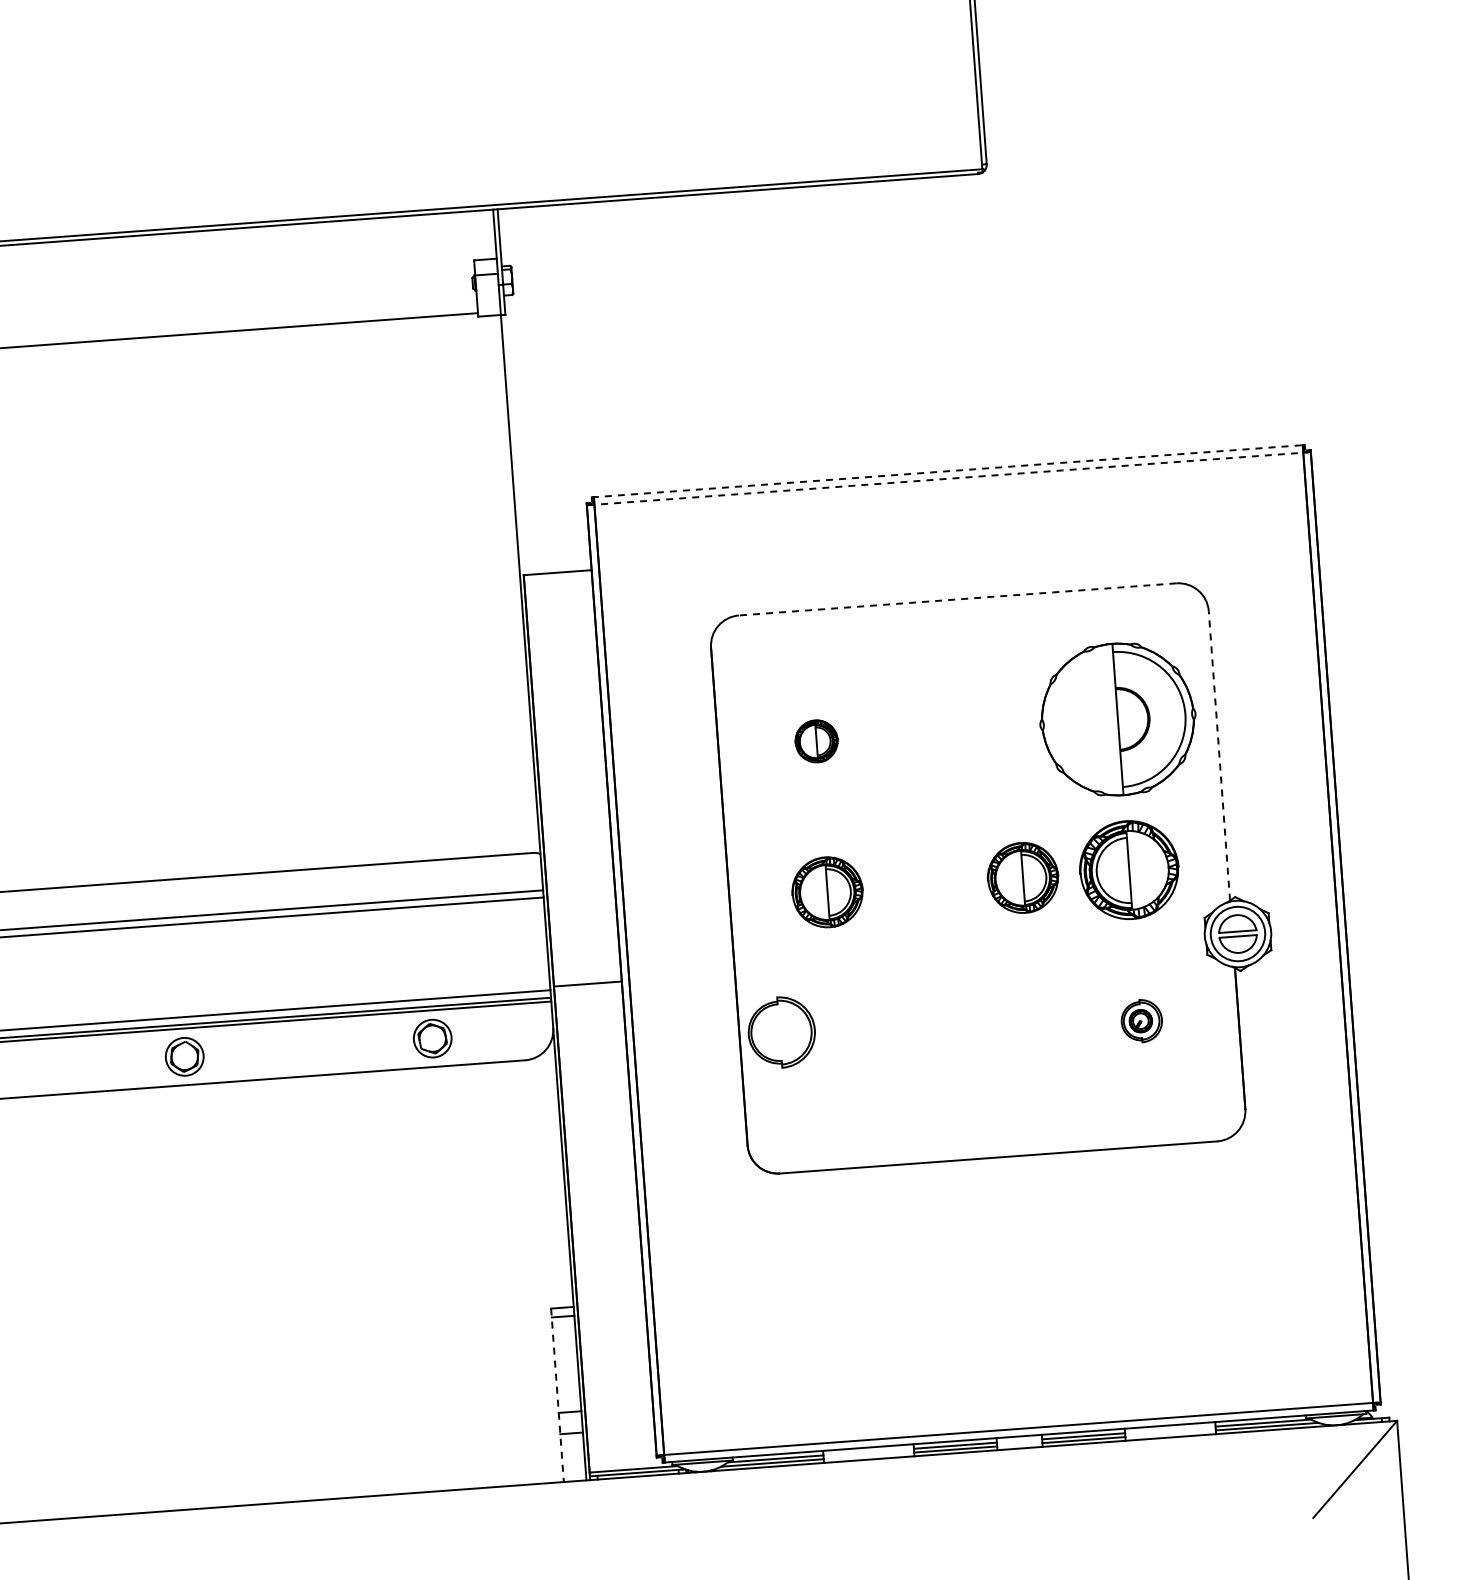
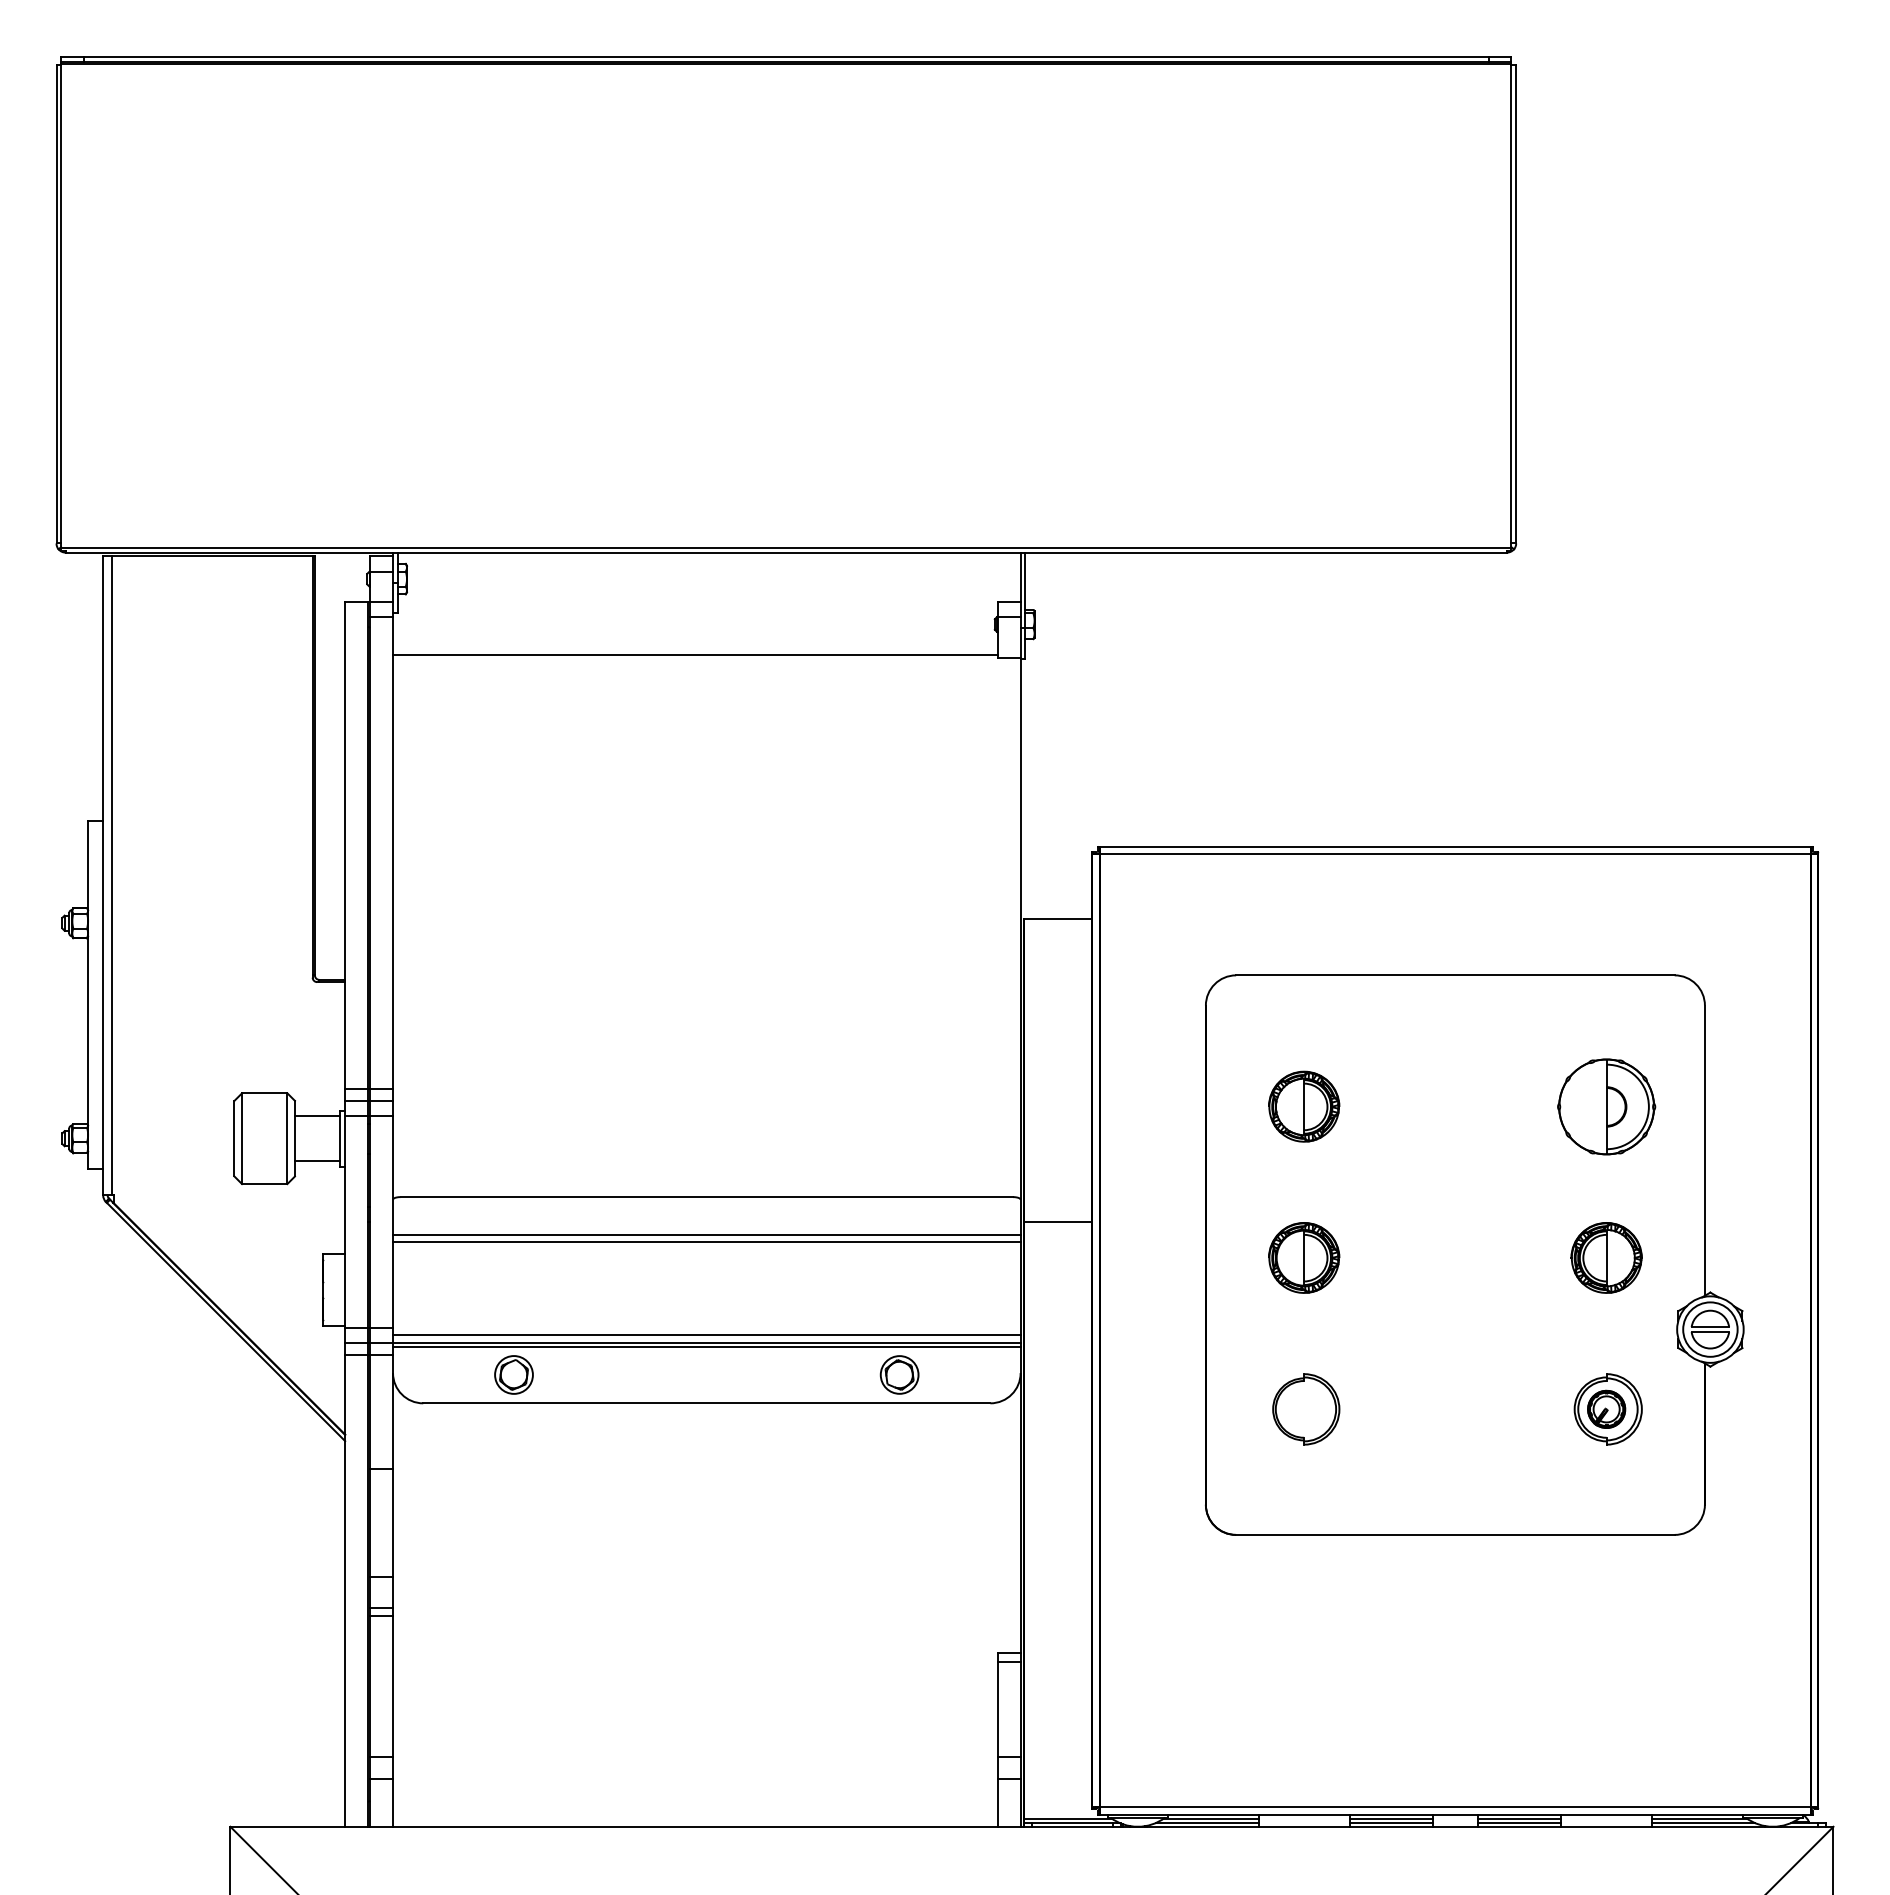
line: (948, 470) -> (1455, 846), dashed -> solid
line: (948, 478) -> (1455, 854), dashed -> solid
line: (956, 599) -> (1454, 975), dashed -> solid
part: (1118, 719) -> (1606, 1106), size x0.62
part: (816, 741) -> (1304, 1106), size x1.67
line: (1218, 755) -> (1704, 1150), dashed -> solid
part: (1129, 869) -> (1606, 1257), size x0.71
part: (1023, 877) -> (1500, 1257), removed
line: (587, 983) -> (1058, 1221), moved
part: (1141, 1021) -> (1607, 1409), size x1.67
part: (782, 1032) -> (1306, 1409), moved
part: (184, 1056) -> (513, 1374), moved
line: (557, 1395) -> (997, 1739), dashed -> solid

